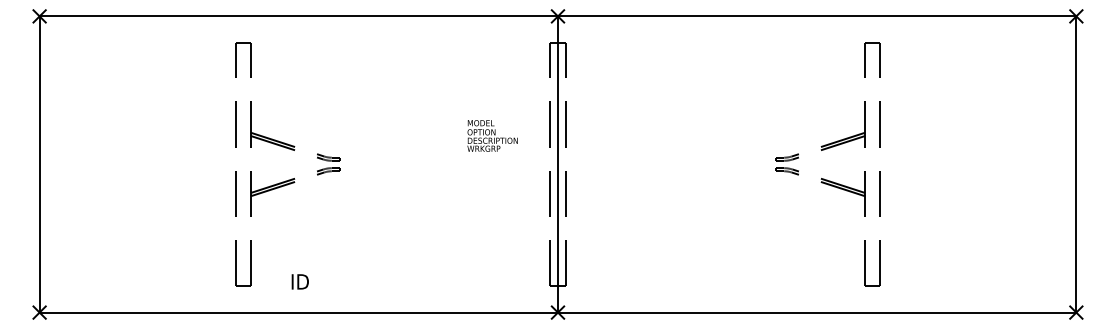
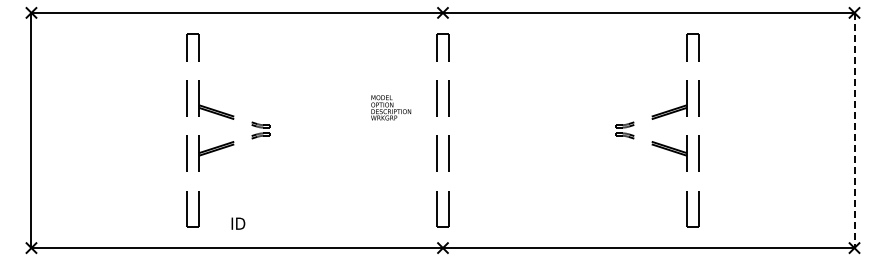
line: (558, 164) -> (443, 130), removed
line: (1076, 164) -> (854, 130), solid -> dashed

